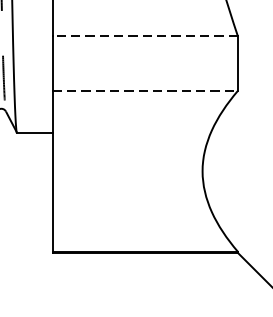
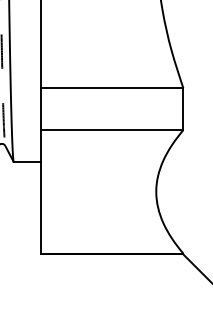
line: (144, 36) -> (111, 88), dashed -> solid
line: (145, 91) -> (112, 130), dashed -> solid

